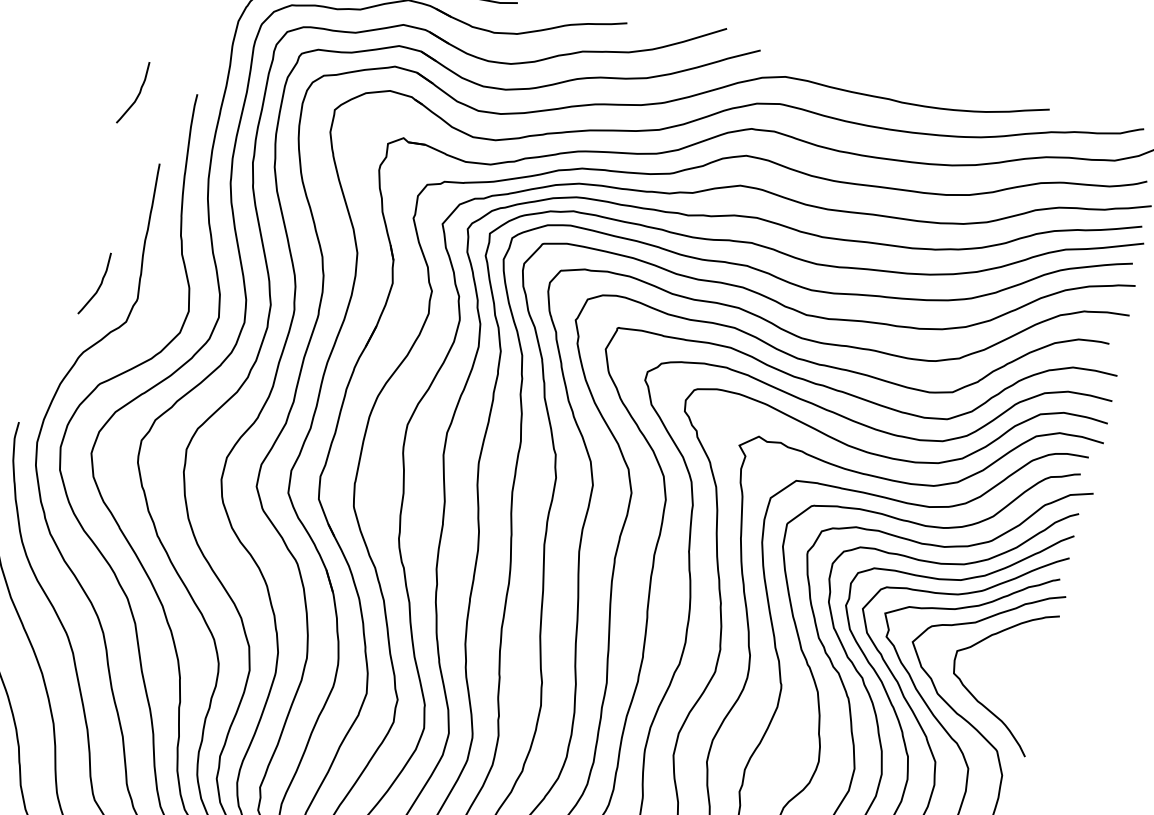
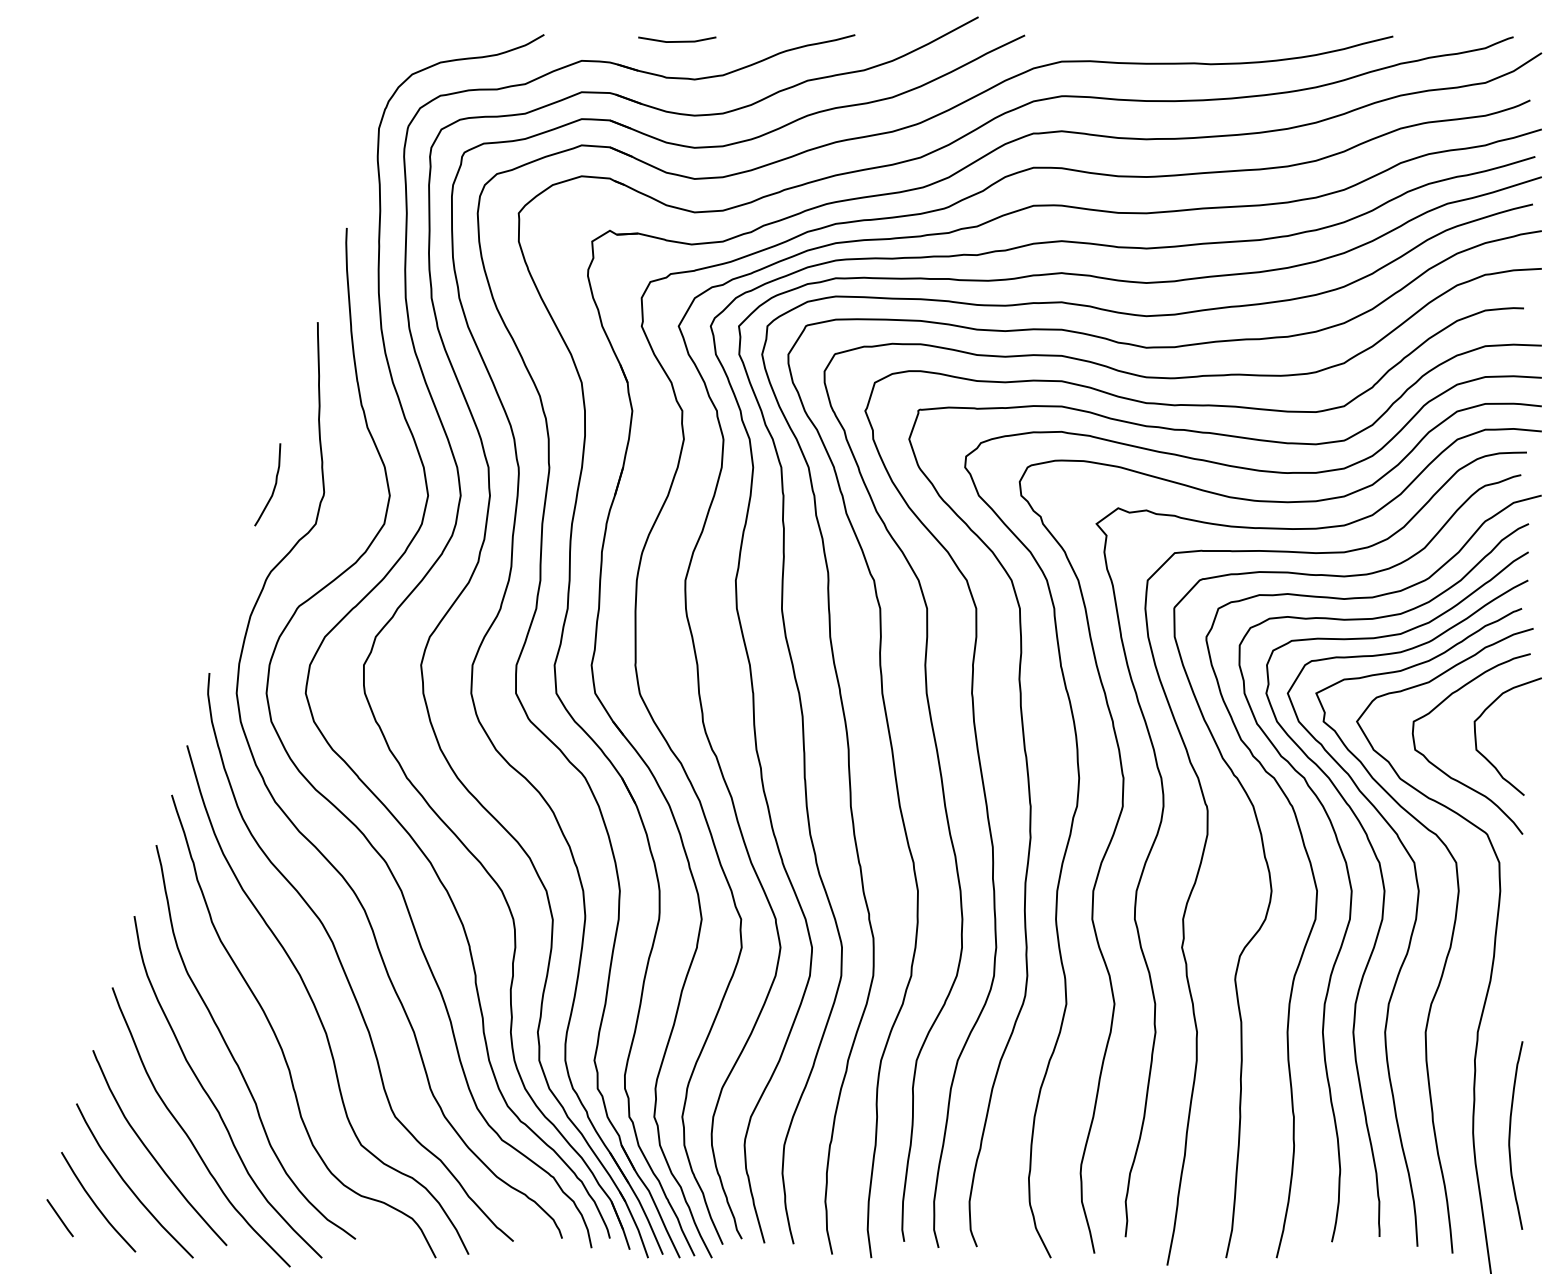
curve: (137, 95) -> (273, 244), removed
curve: (1008, 690) -> (1486, 757), added

